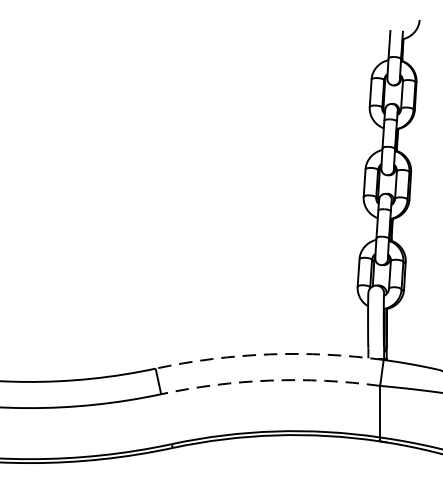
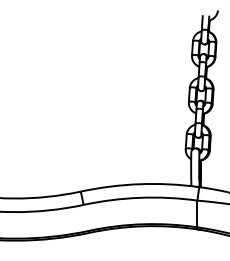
arc: (268, 354) -> (139, 184), dashed -> solid
arc: (270, 379) -> (140, 197), dashed -> solid

